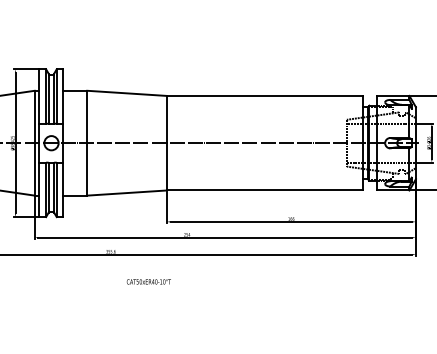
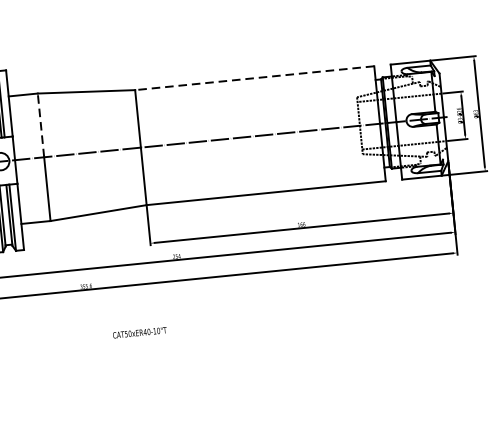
line: (264, 95) -> (253, 77), solid -> dashed
line: (87, 116) -> (41, 124), solid -> dashed
text: (148, 281) -> (139, 332), moved

